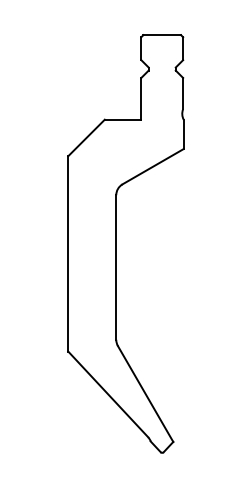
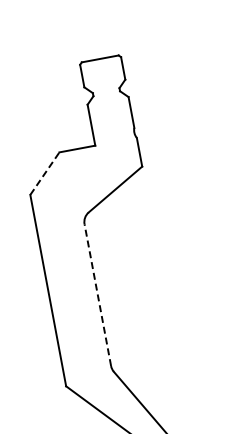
line: (86, 138) -> (44, 174), solid -> dashed
line: (116, 267) -> (98, 295), solid -> dashed

